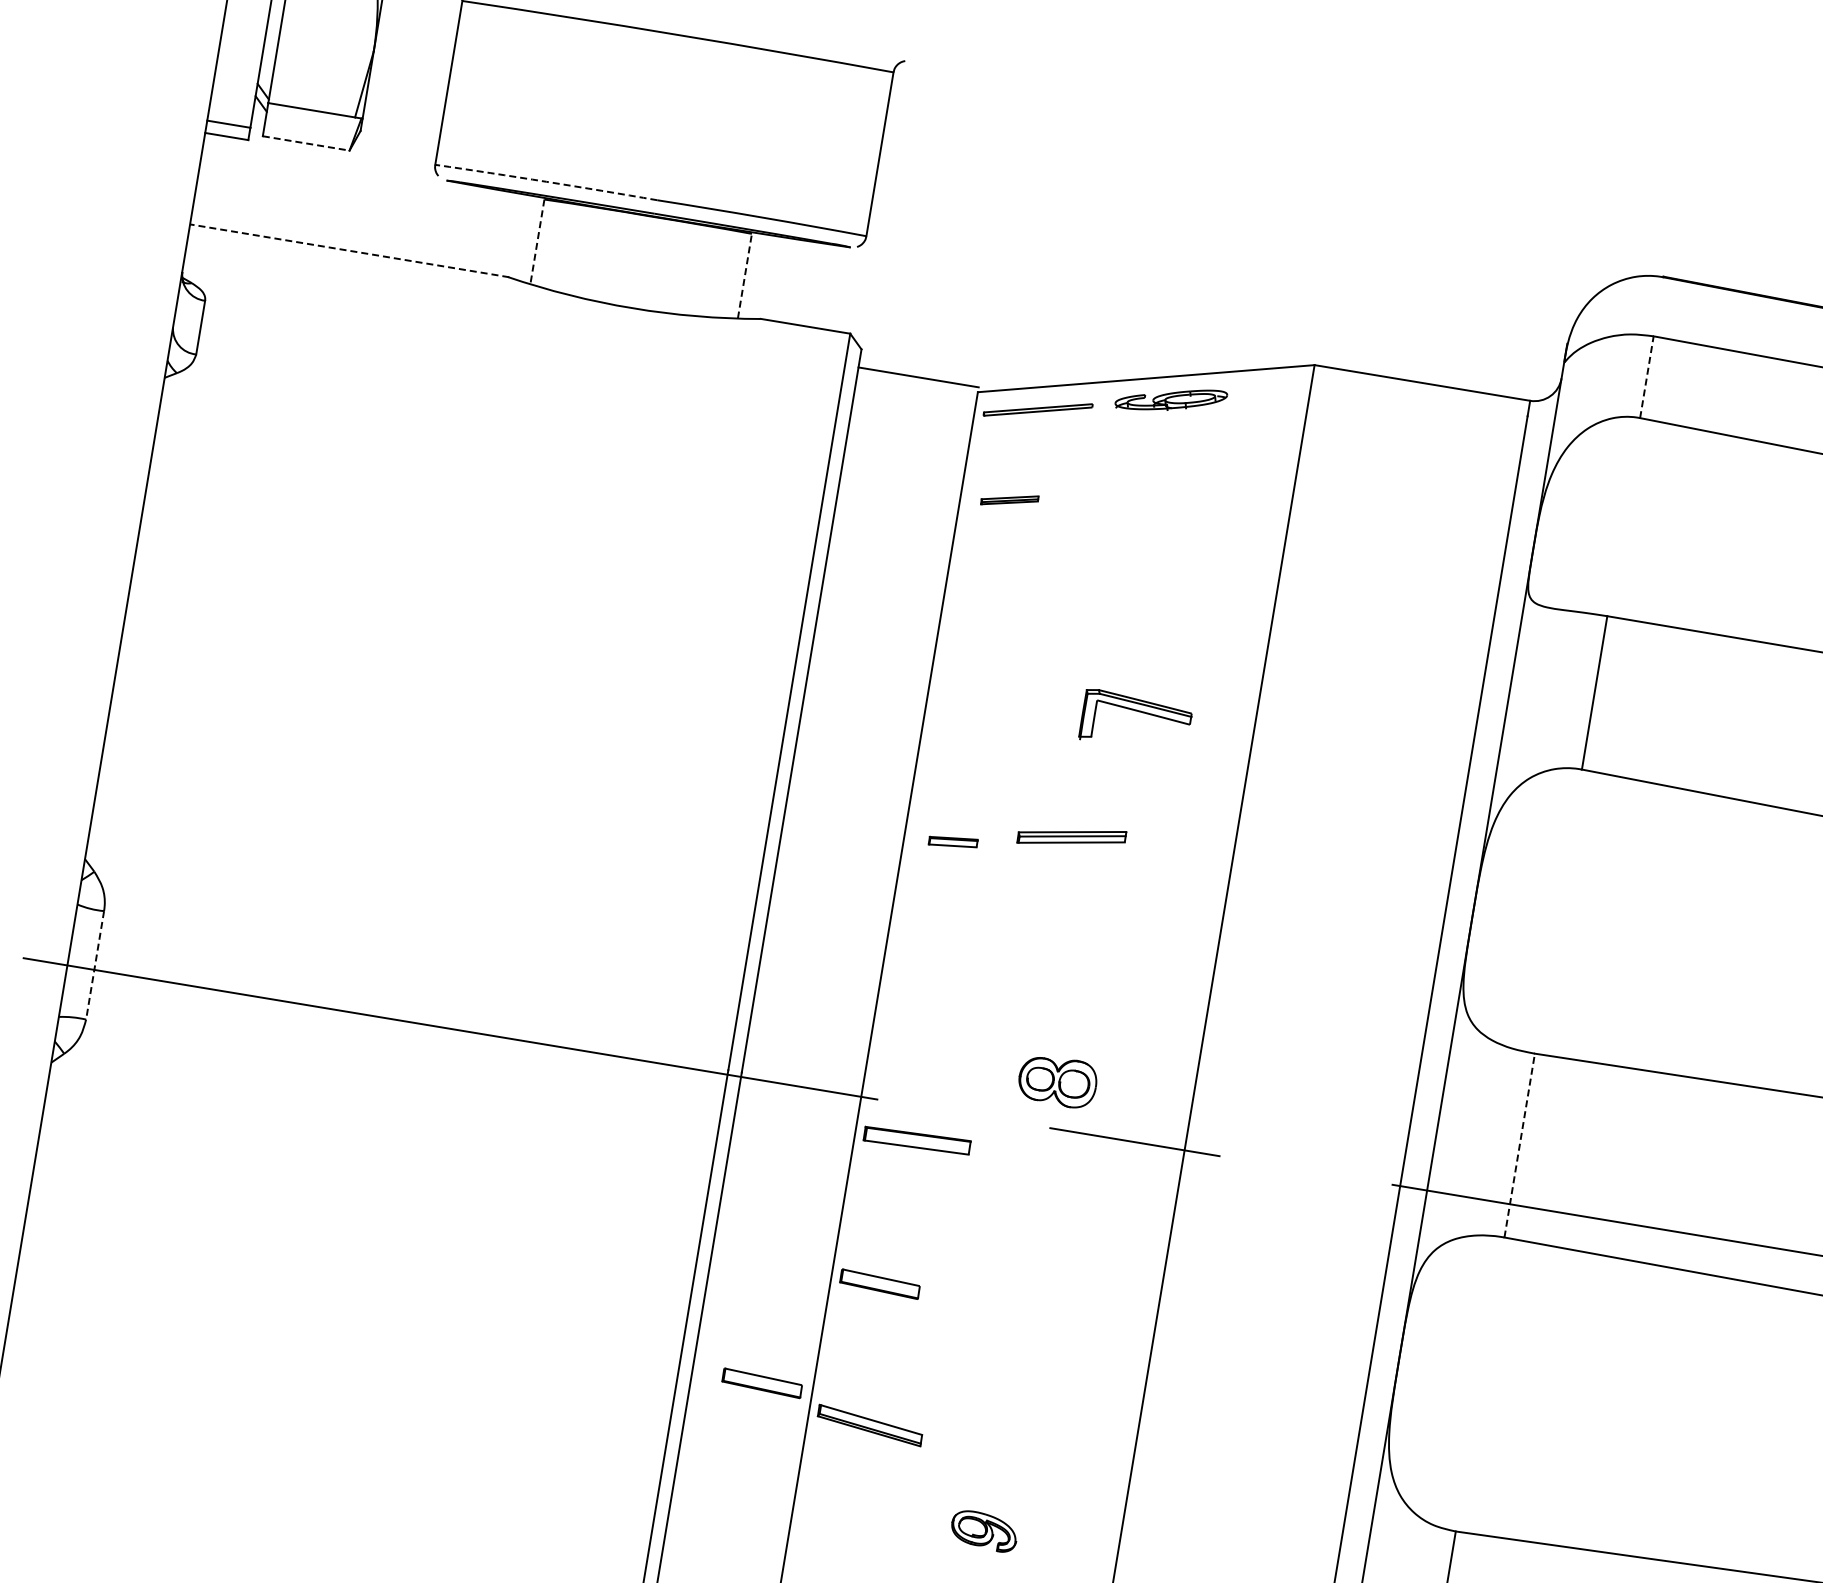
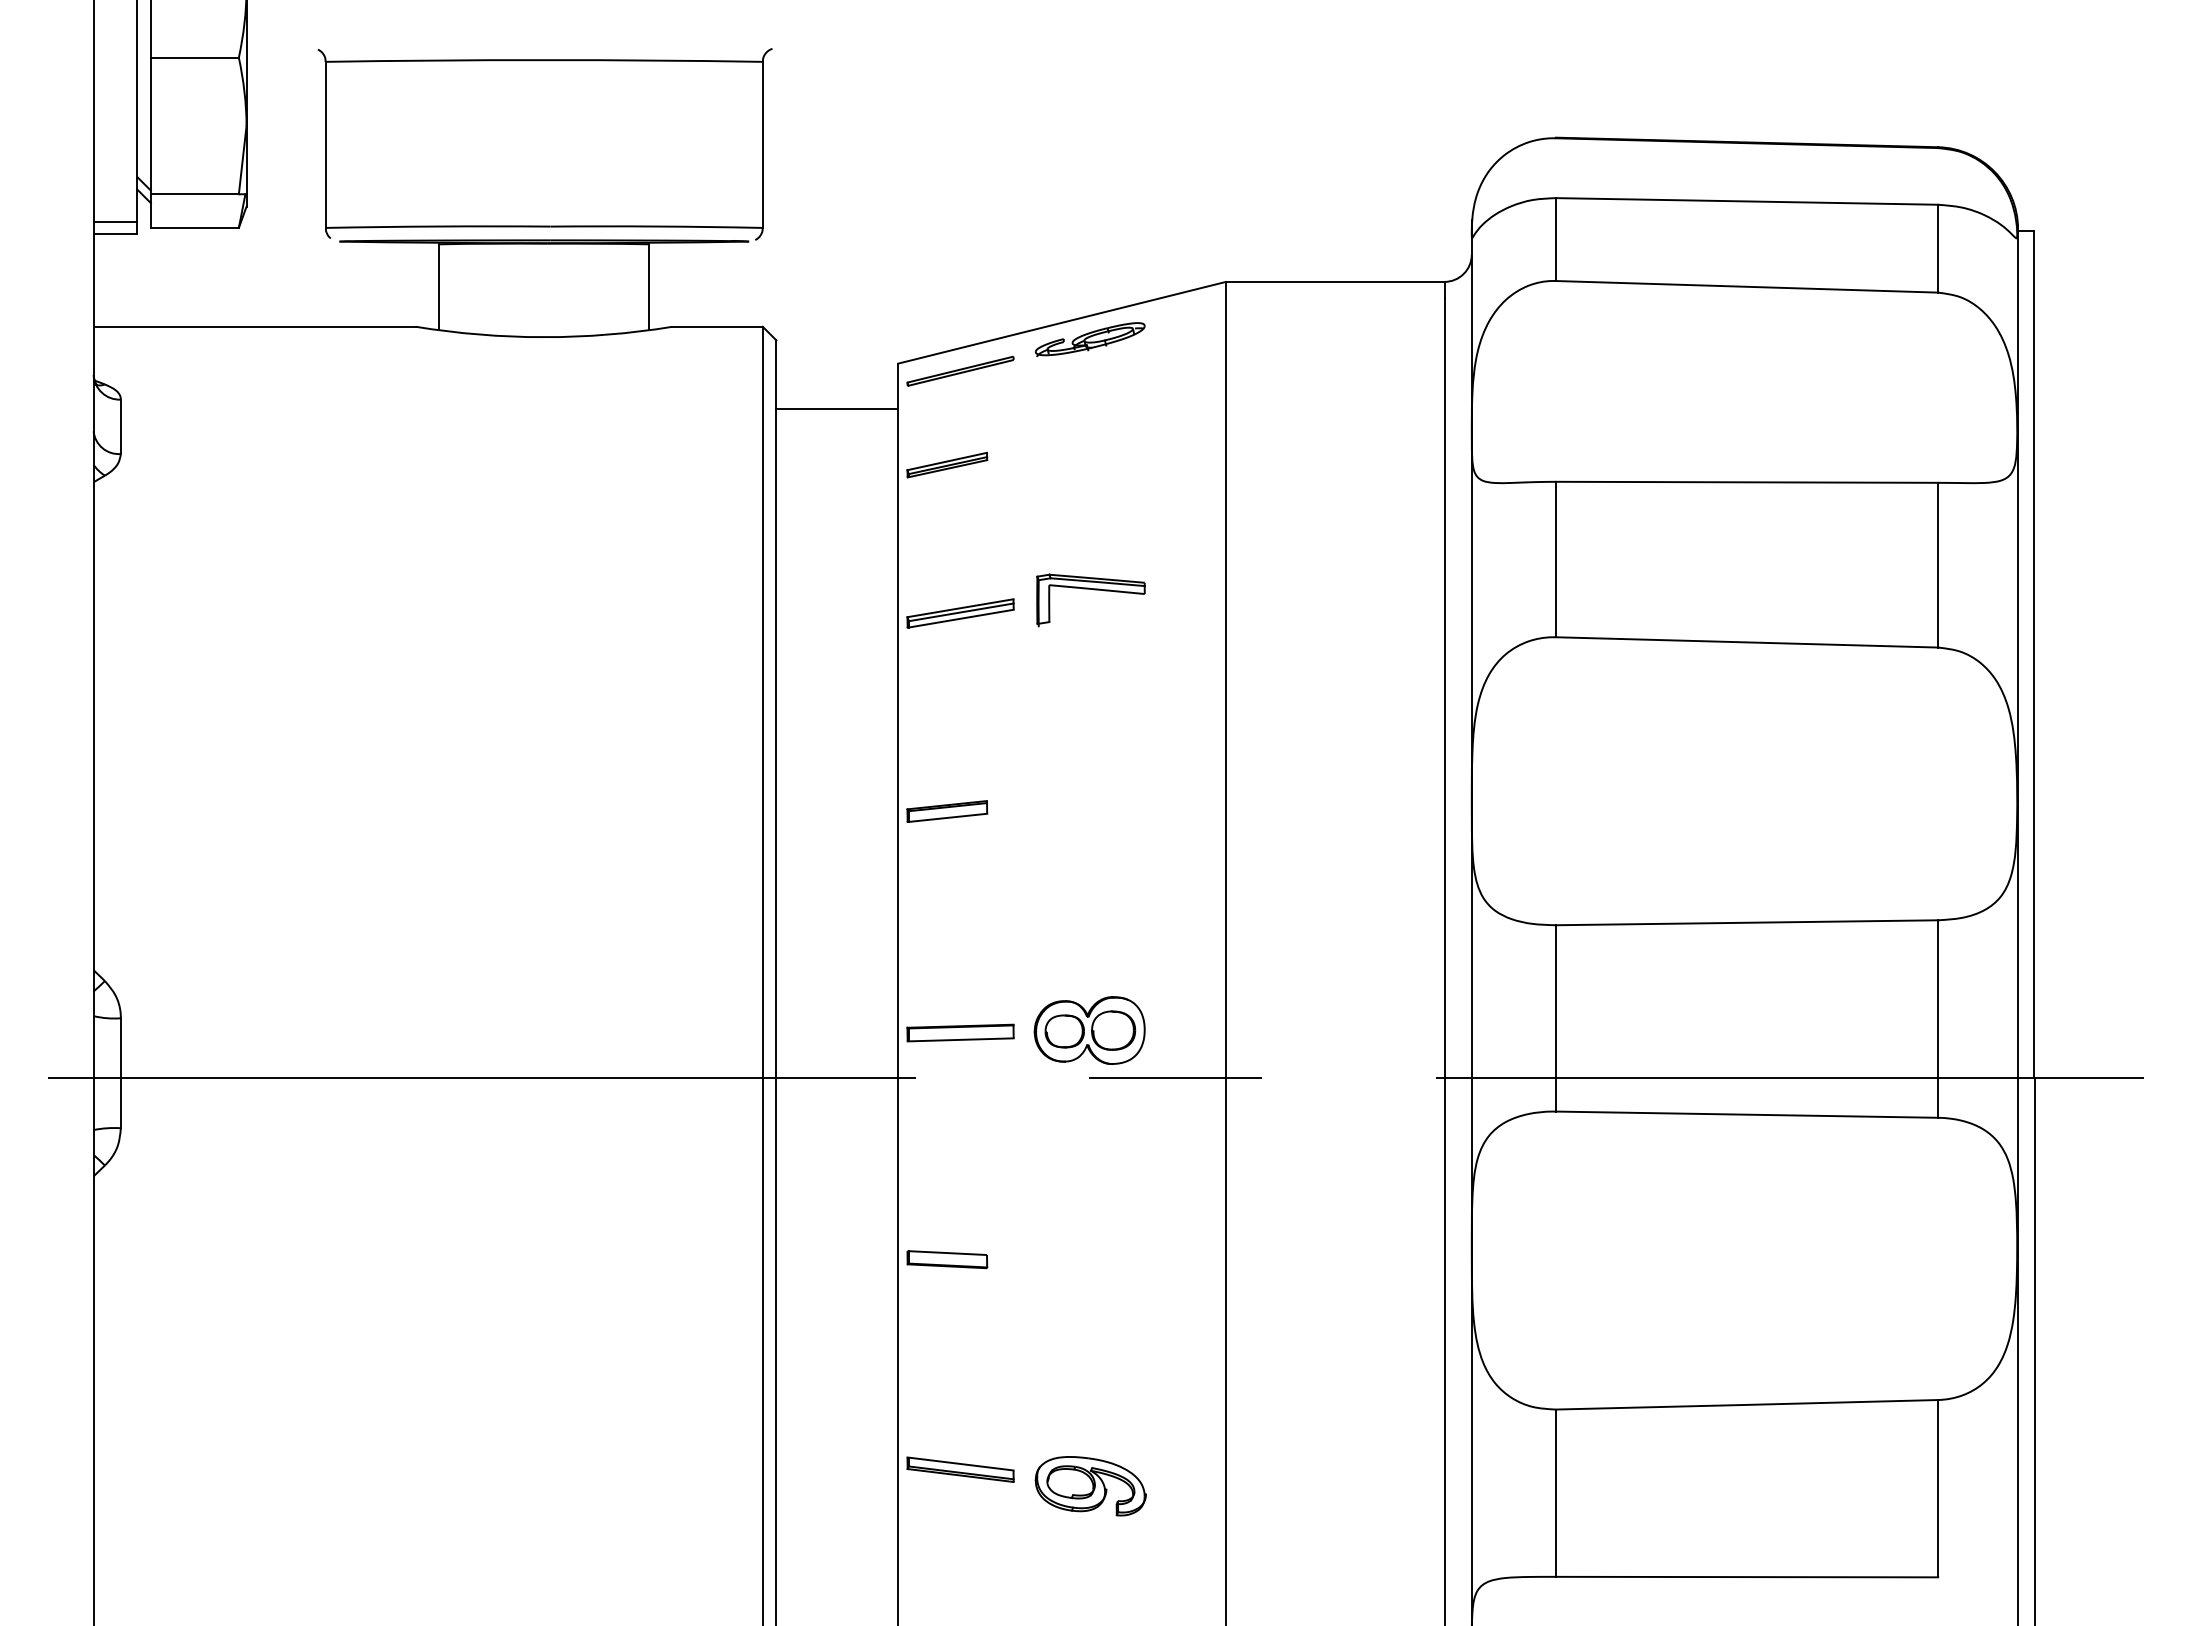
line: (305, 142) -> (194, 227), dashed -> solid
arc: (546, 181) -> (438, 226), dashed -> solid
line: (537, 242) -> (439, 287), dashed -> solid
line: (349, 250) -> (255, 326), dashed -> solid
line: (744, 276) -> (649, 287), dashed -> solid
line: (918, 377) -> (837, 408), moved
line: (1646, 377) -> (1555, 239), dashed -> solid
part: (1010, 499) -> (947, 464), size x1.43
part: (1139, 712) -> (1093, 590), moved
part: (1071, 837) -> (960, 613), moved
part: (953, 842) -> (947, 811), size x1.67
line: (94, 965) -> (120, 1073), dashed -> solid
part: (1057, 1081) -> (1089, 1030), size x1.43
part: (917, 1140) -> (960, 1032), moved
line: (1519, 1144) -> (1555, 1017), dashed -> solid
part: (762, 1383) -> (847, 1376), removed
part: (869, 1425) -> (960, 1469), moved
part: (984, 1531) -> (1090, 1486), size x1.67

